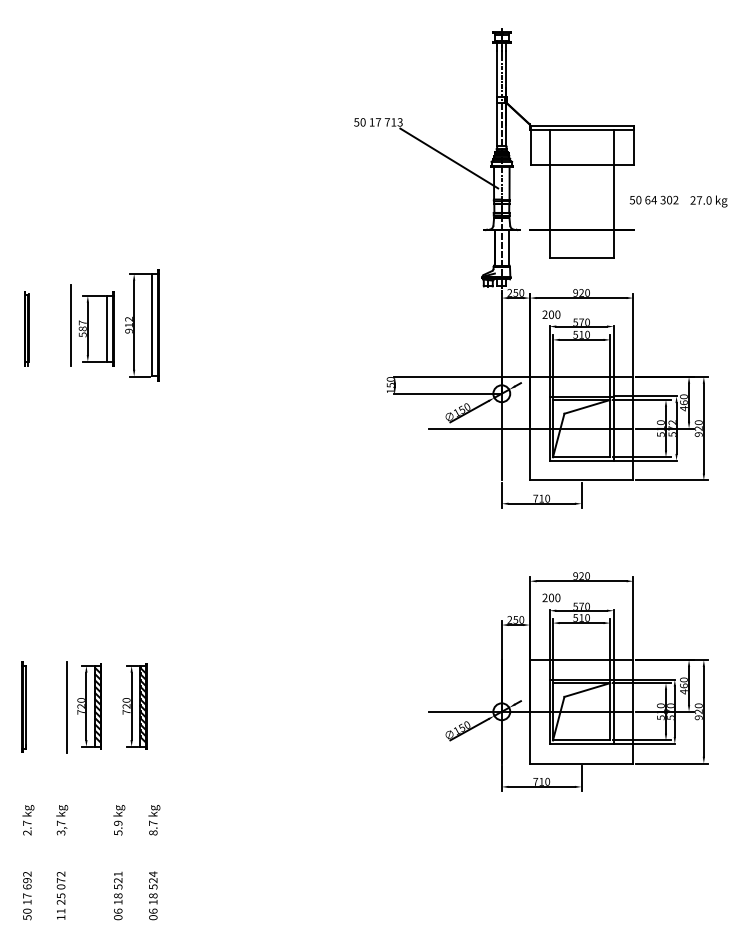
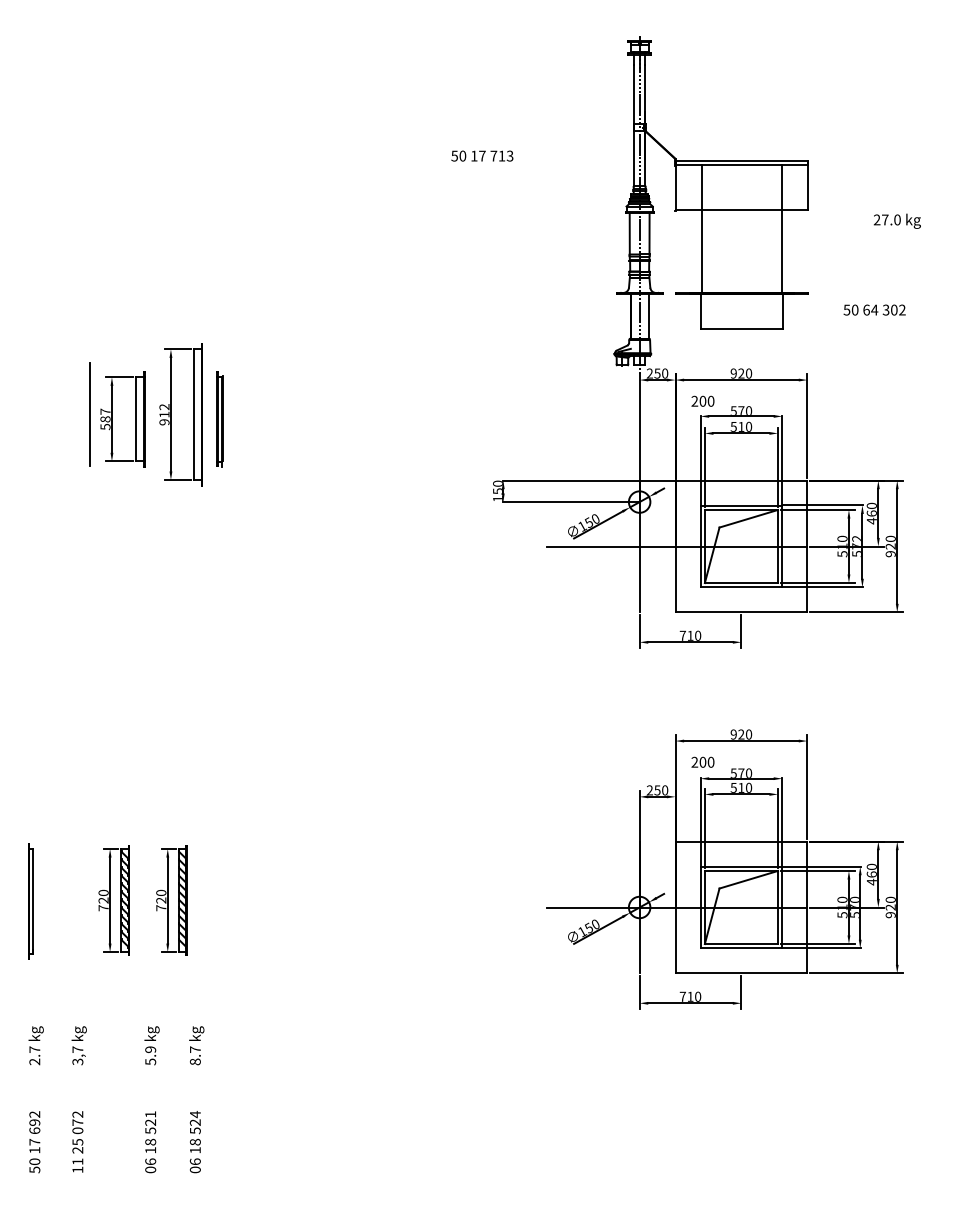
line: (449, 158) -> (572, 202), removed
text: (653, 199) -> (873, 309), moved
text: (708, 201) -> (896, 221), moved
part: (26, 328) -> (219, 418), moved
line: (66, 706) -> (84, 900), removed

